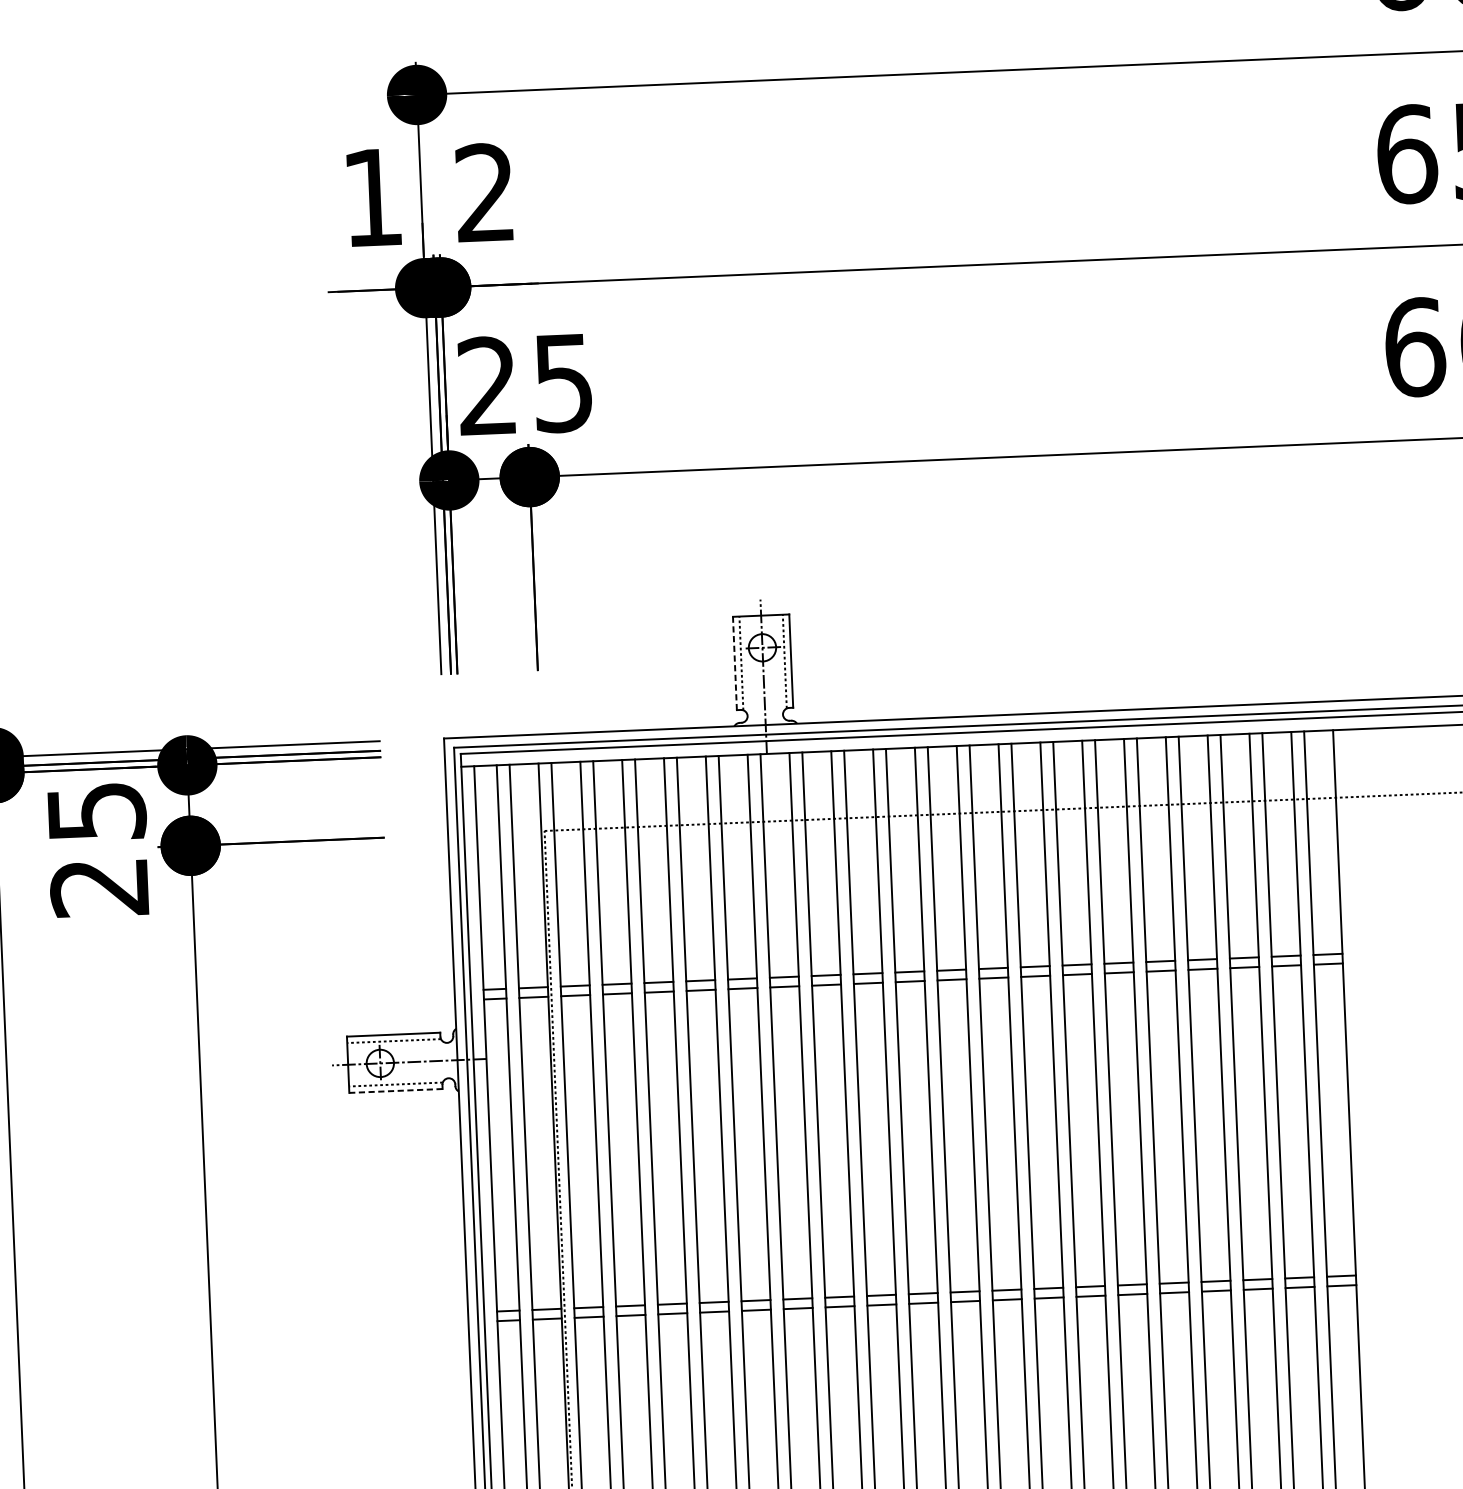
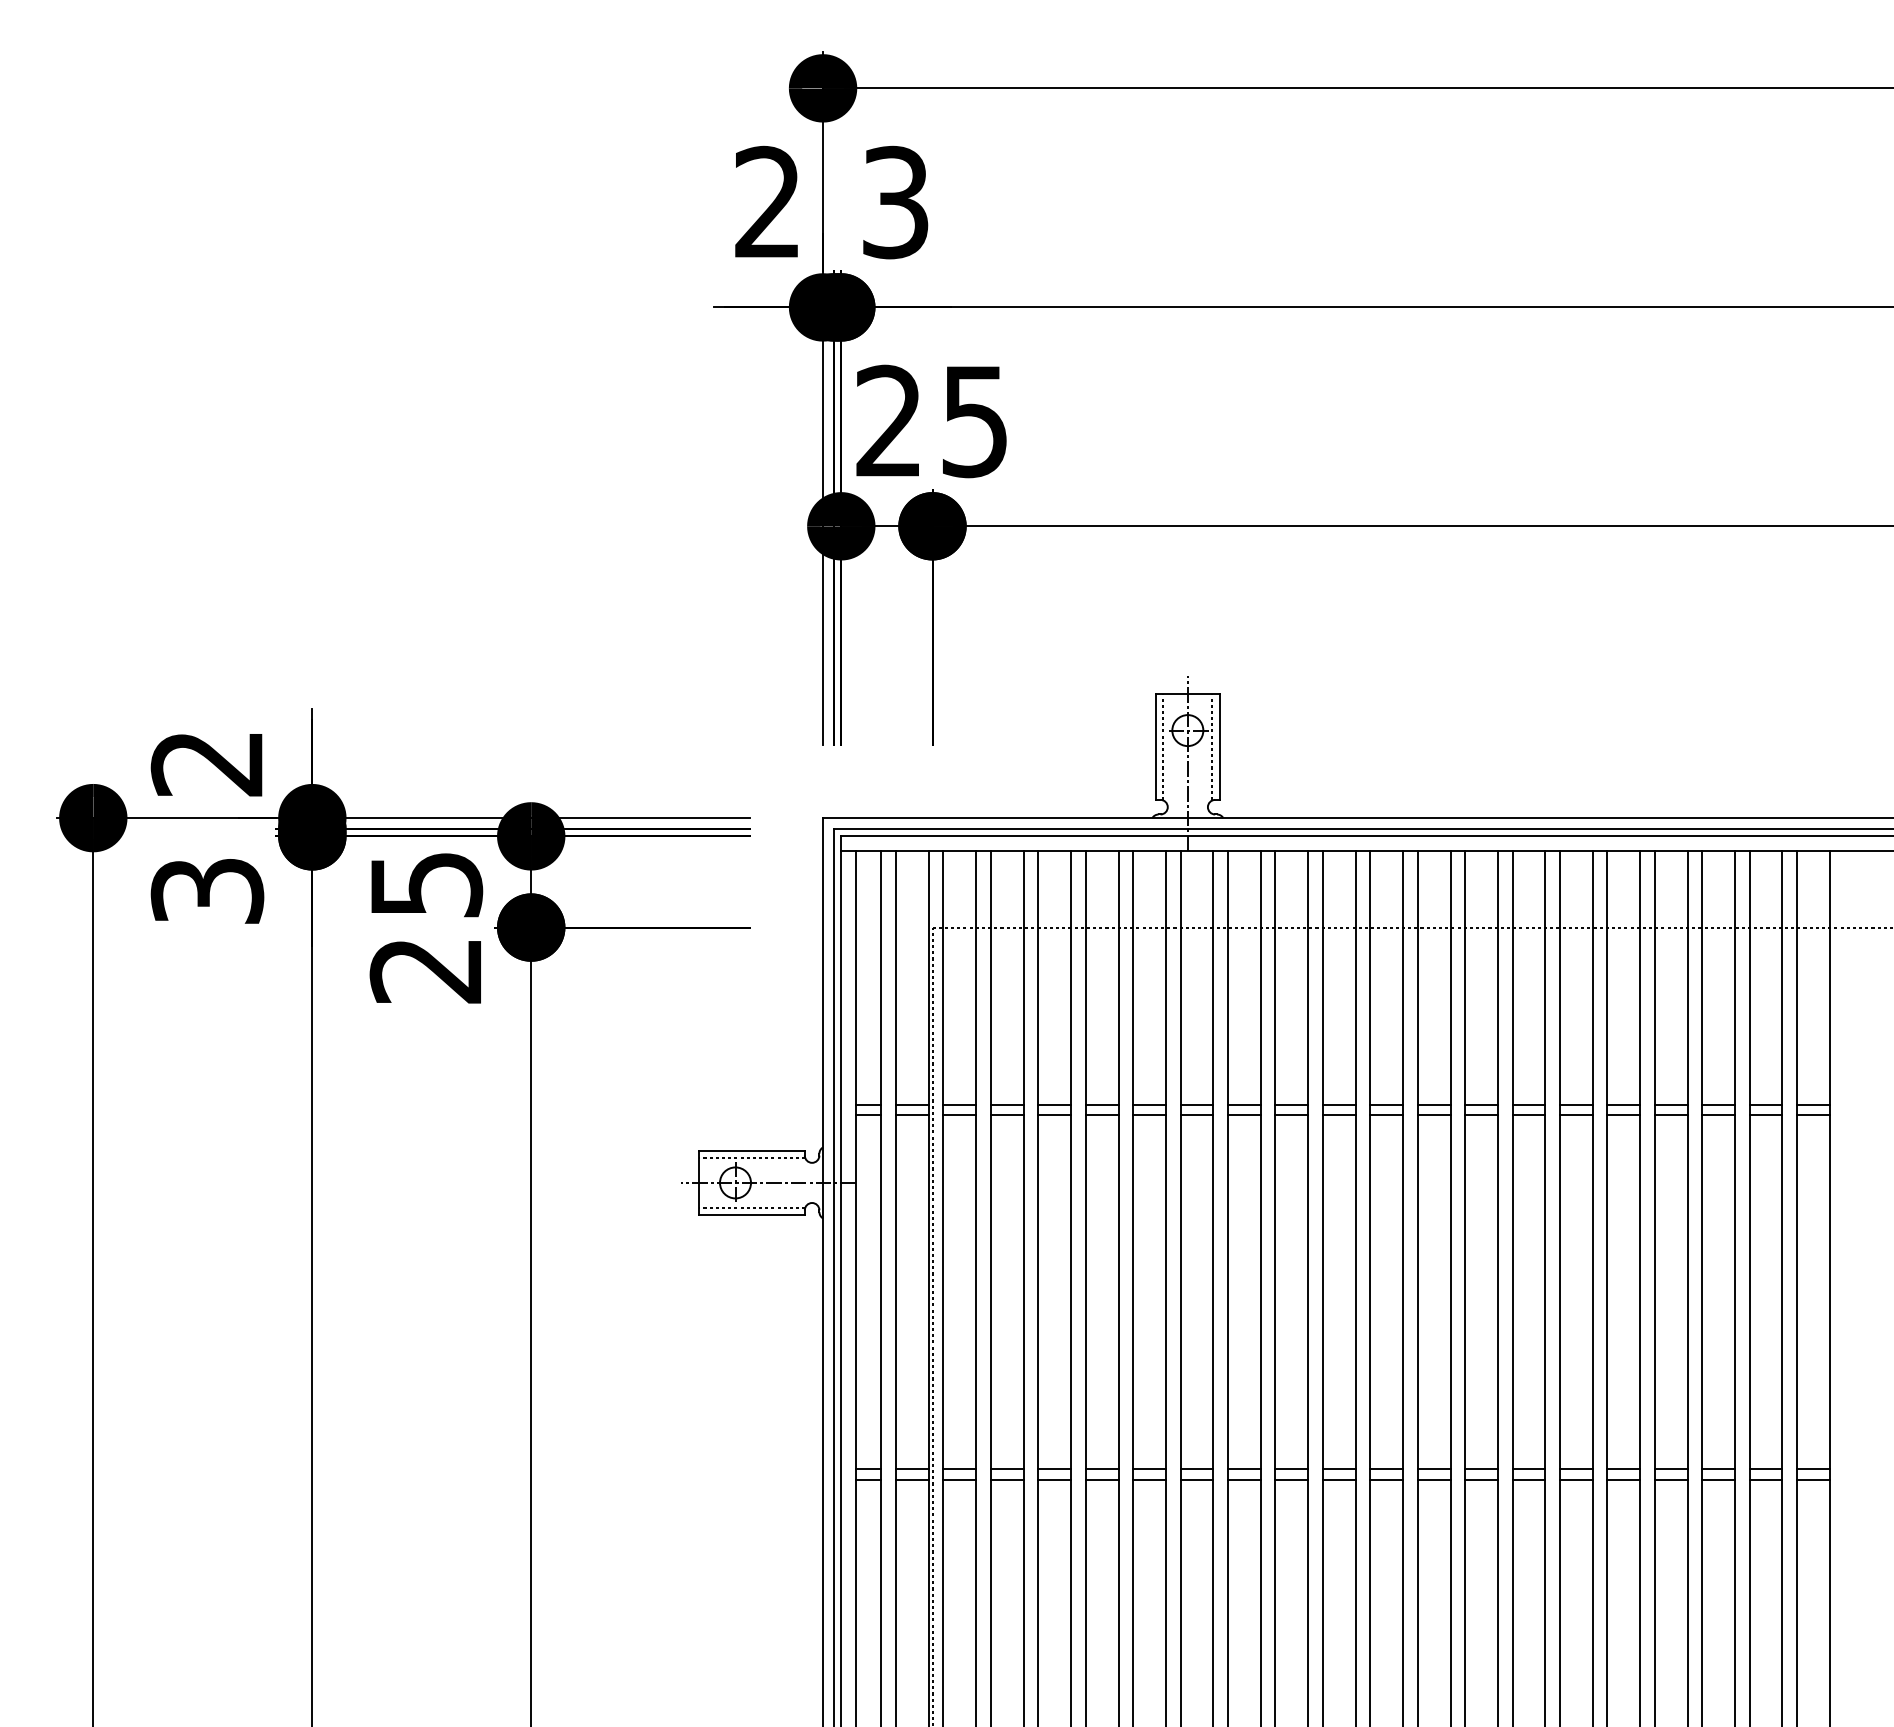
text: (485, 192) -> (895, 202), 2 -> 3
text: (371, 196) -> (766, 201), 1 -> 2
line: (734, 663) -> (1155, 747), dashed -> solid
line: (395, 1090) -> (751, 1214), dashed -> solid

